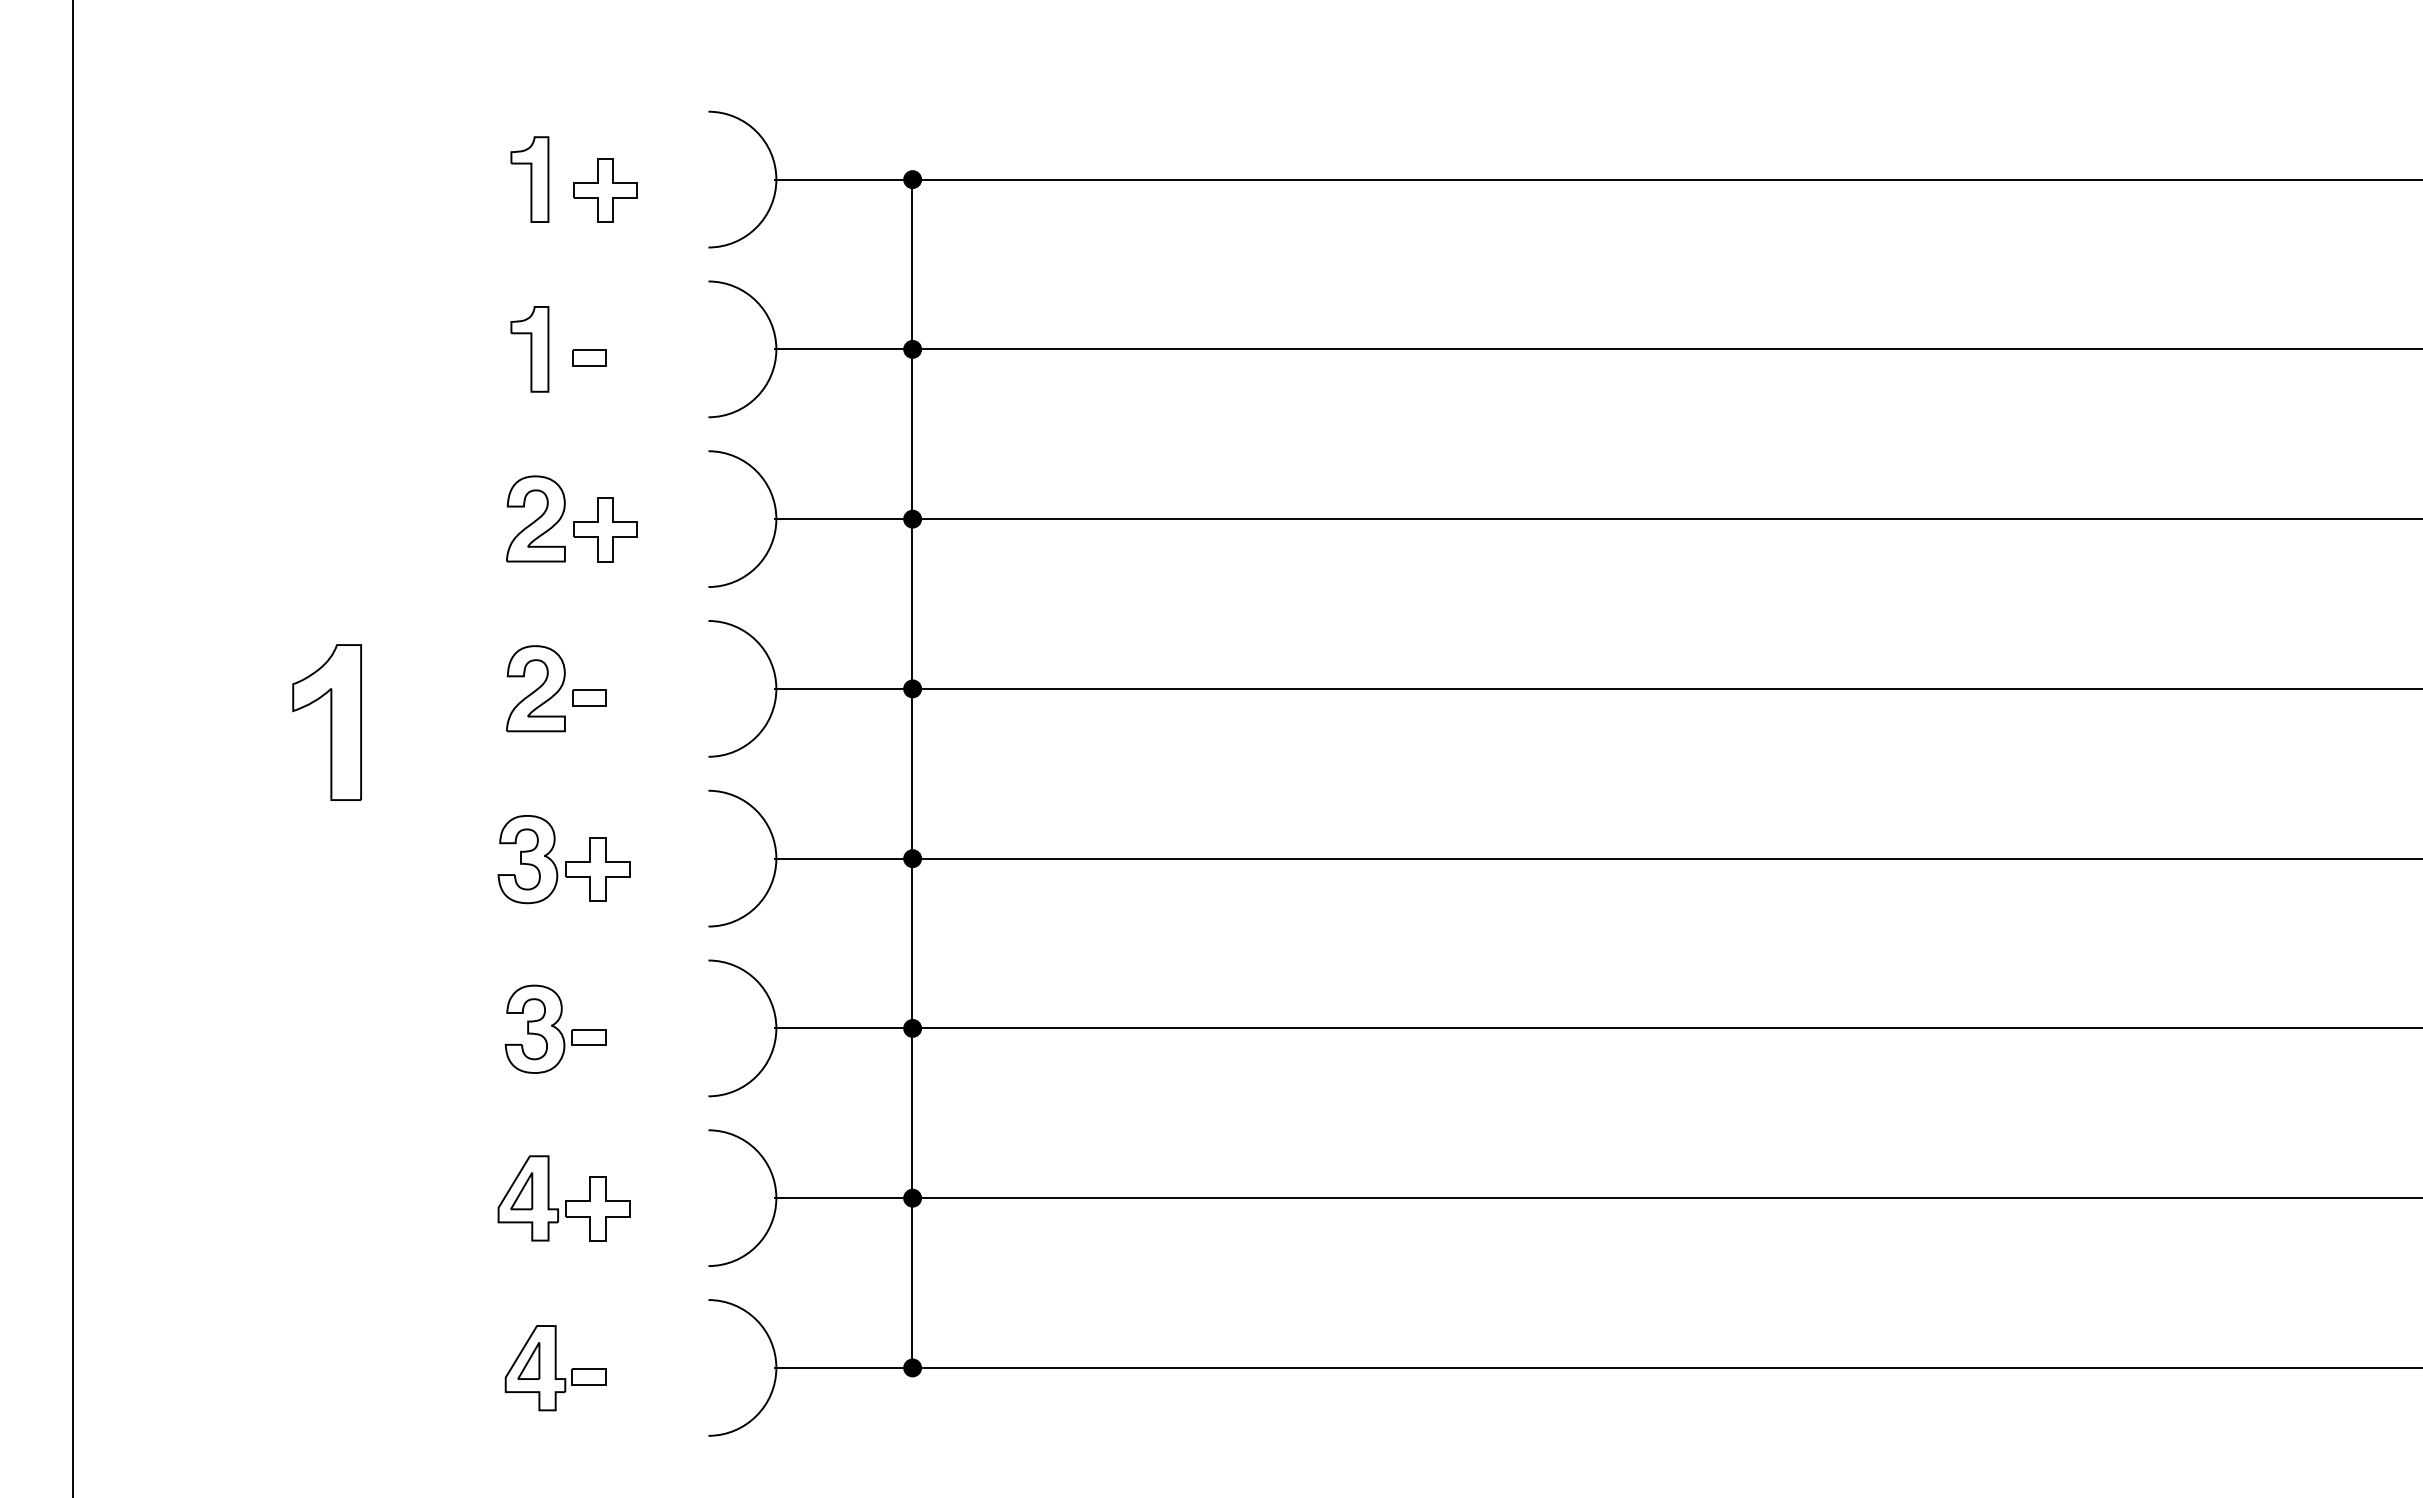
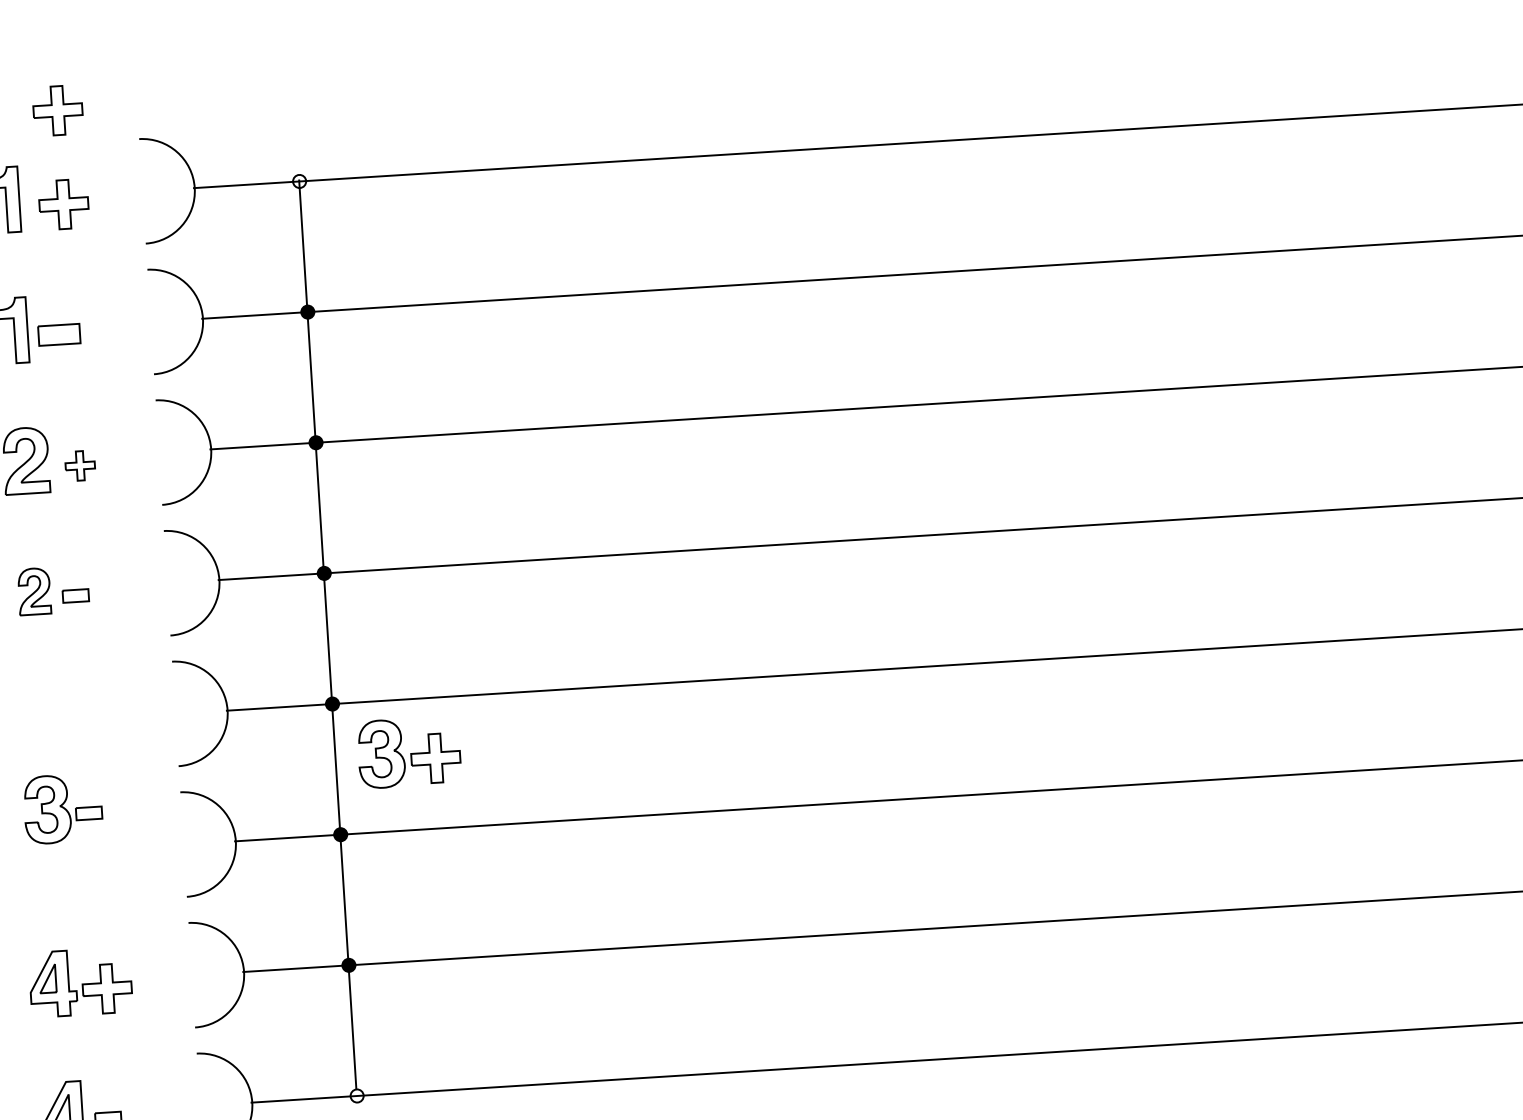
part: (605, 68) -> (57, 110), added
fill: (912, 179) -> (299, 181), removed
part: (589, 357) -> (59, 334), size x1.6
part: (605, 529) -> (80, 465), size x0.6
part: (535, 688) -> (34, 591), size x0.7
part: (563, 859) -> (408, 752), moved
part: (555, 1028) -> (63, 808), moved
fill: (912, 1367) -> (357, 1095), removed

